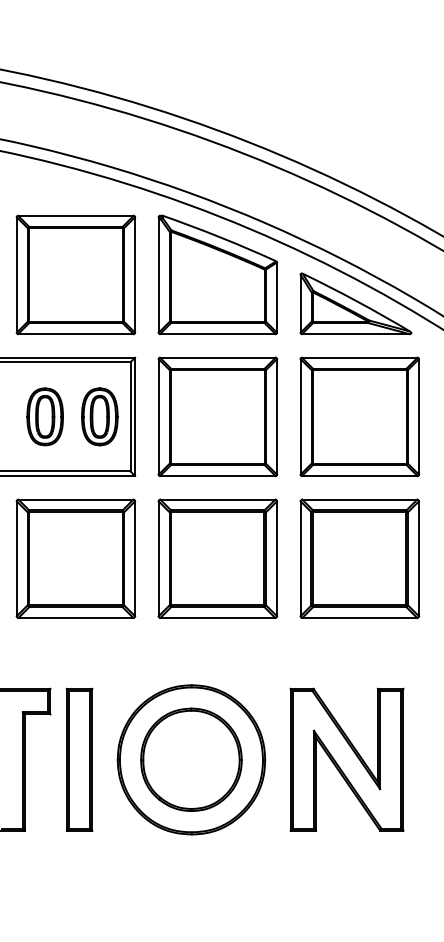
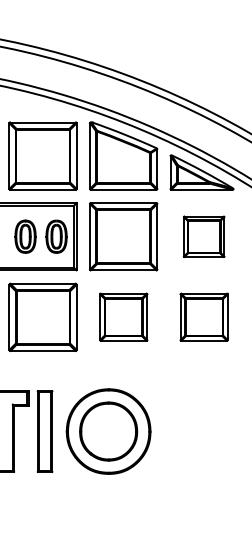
part: (358, 416) -> (203, 236), size x0.6
part: (217, 557) -> (123, 316), size x0.7
part: (358, 557) -> (203, 316), size x0.7
part: (346, 759) -> (196, 431), removed

